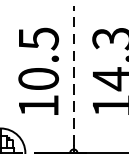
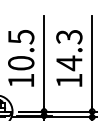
line: (74, 74) -> (44, 60), dashed -> solid

